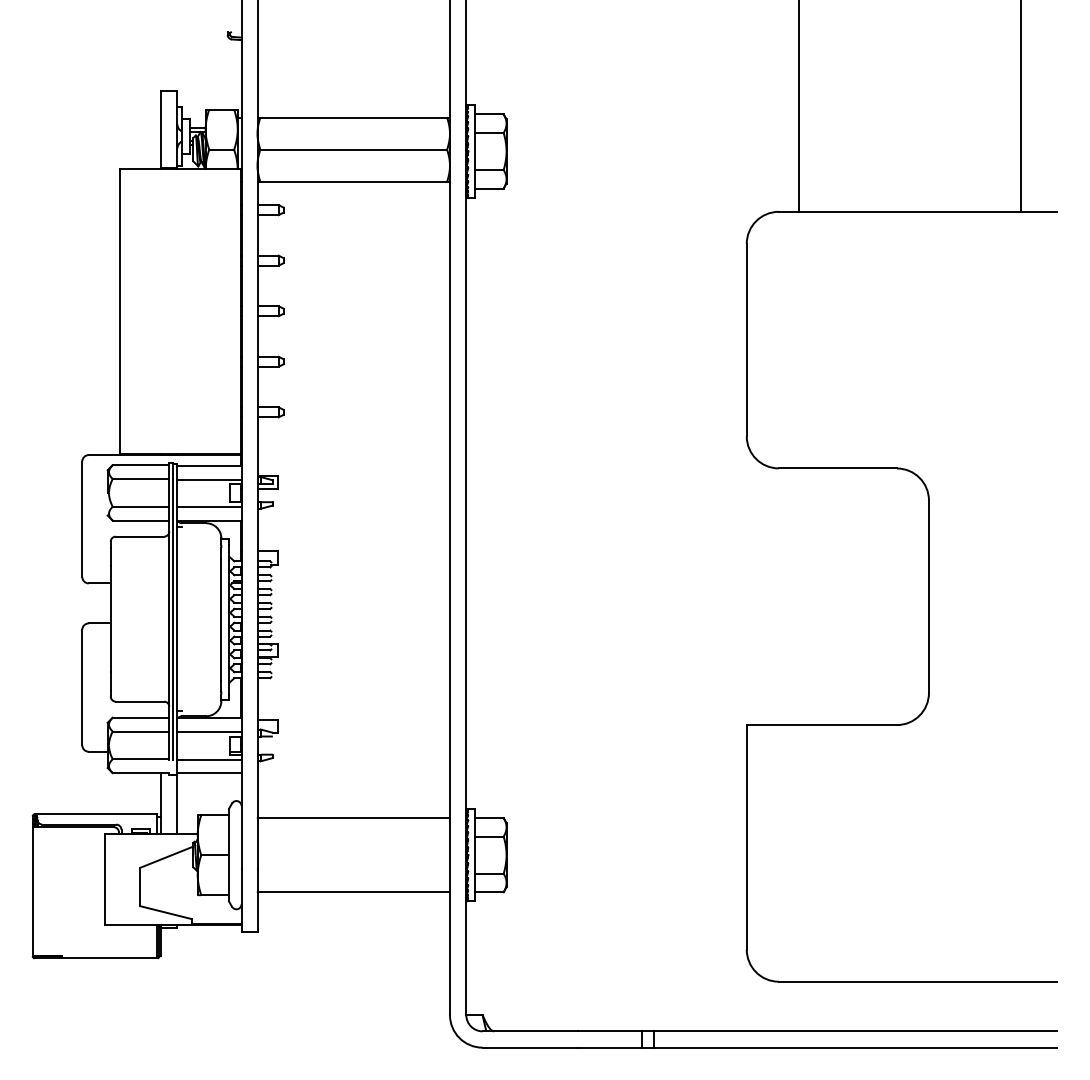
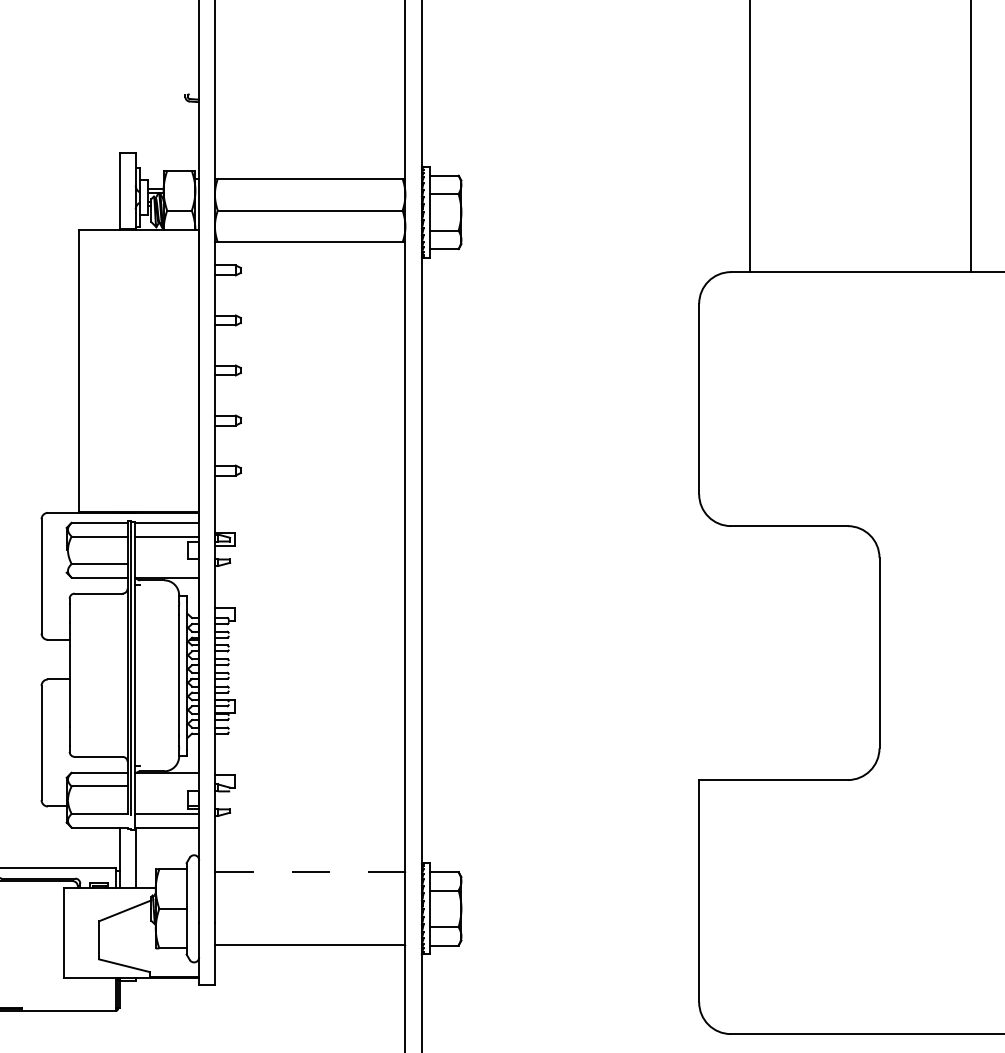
line: (208, 507) -> (166, 564), removed
line: (208, 732) -> (166, 787), removed
line: (353, 818) -> (309, 872), solid -> dashed

